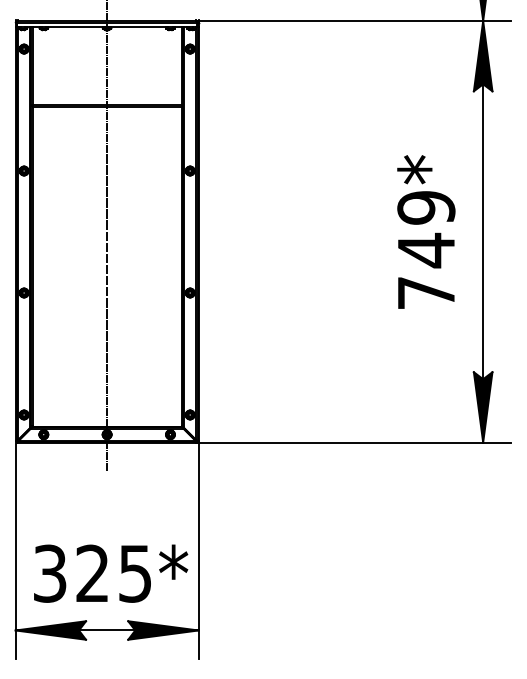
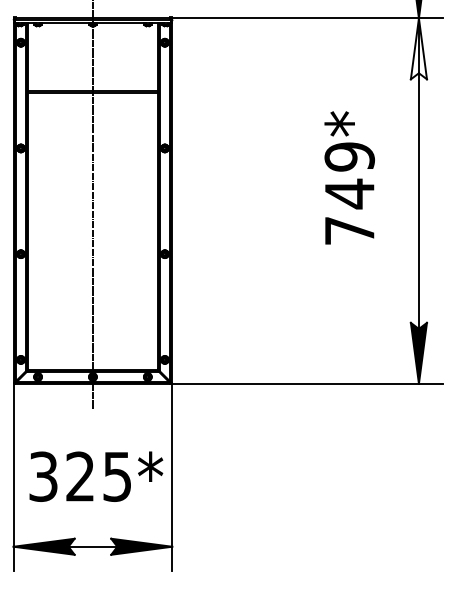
fill: (482, 55) -> (418, 48), removed
text: (426, 231) -> (349, 177), moved
text: (111, 573) -> (96, 476), moved

